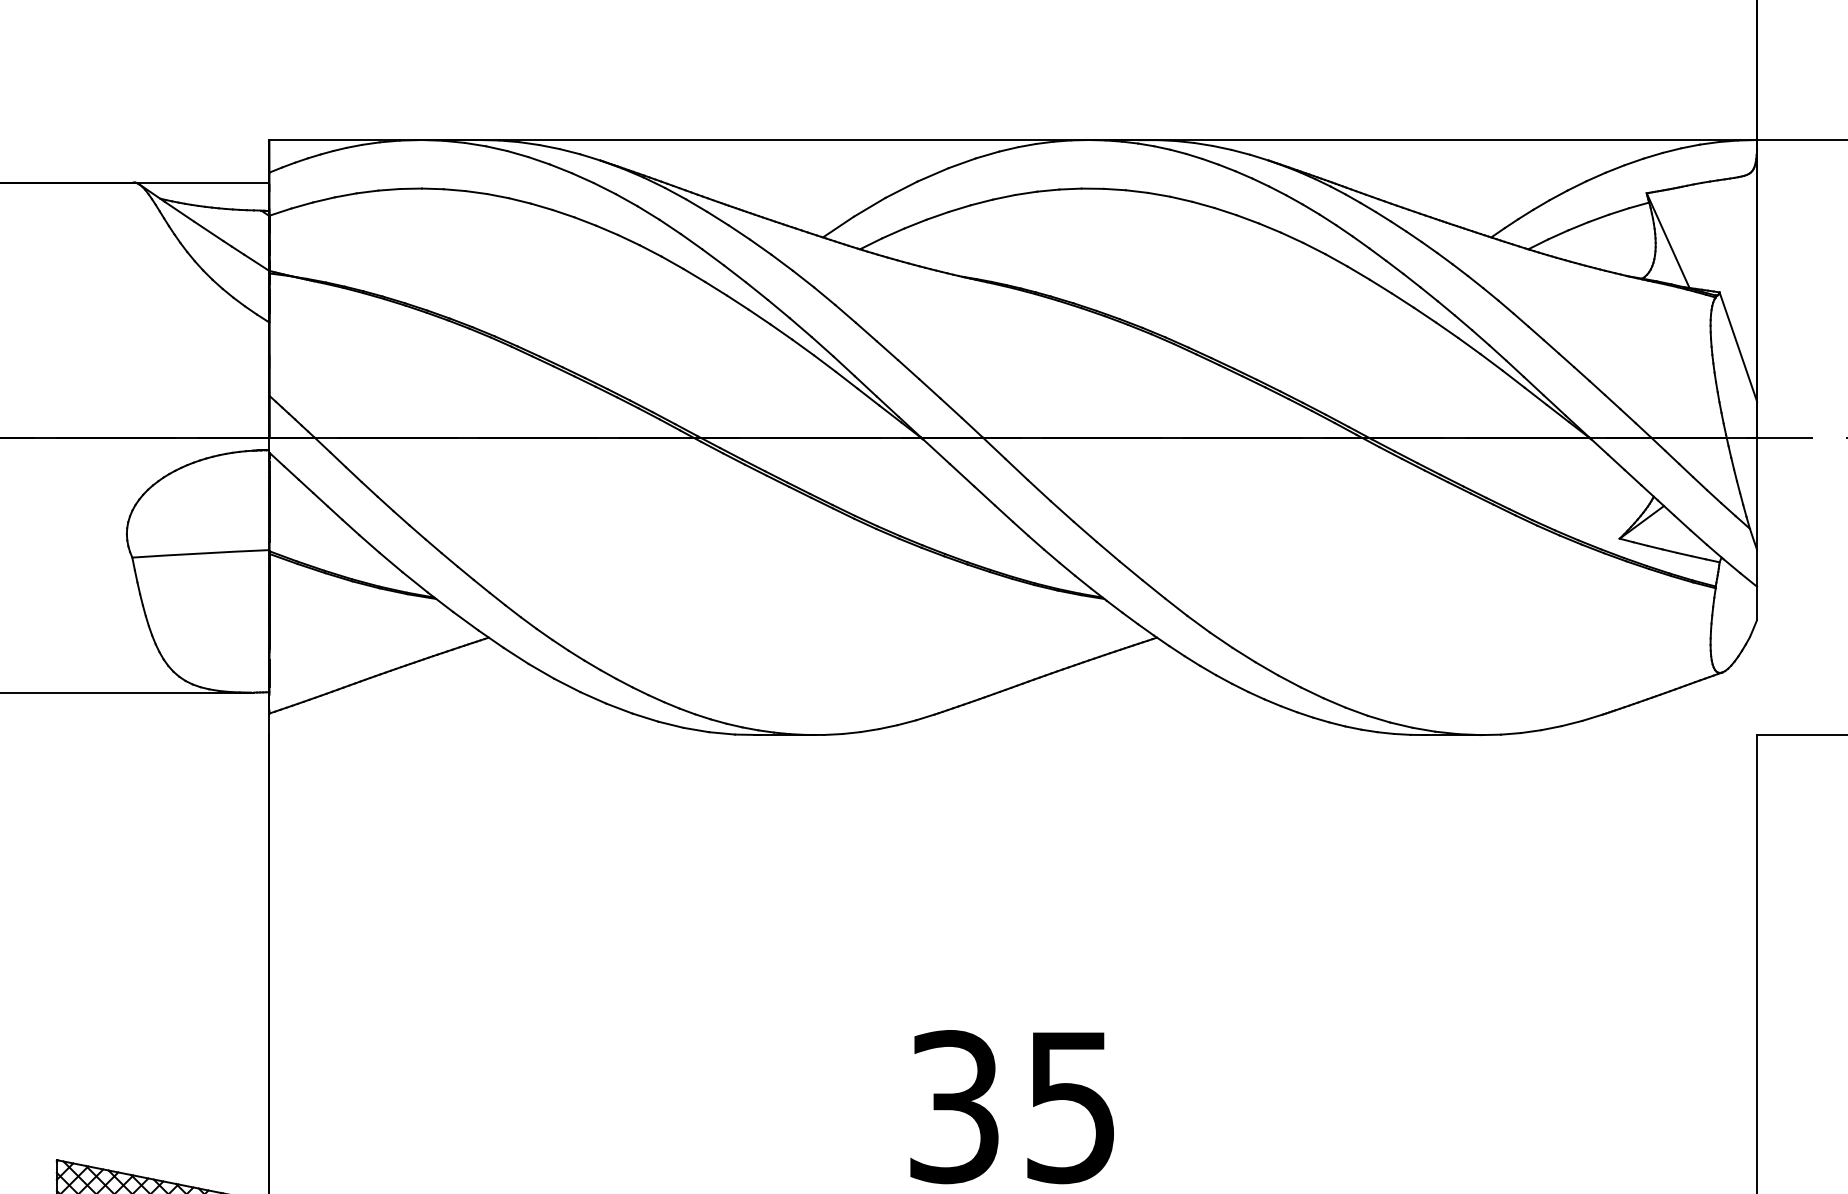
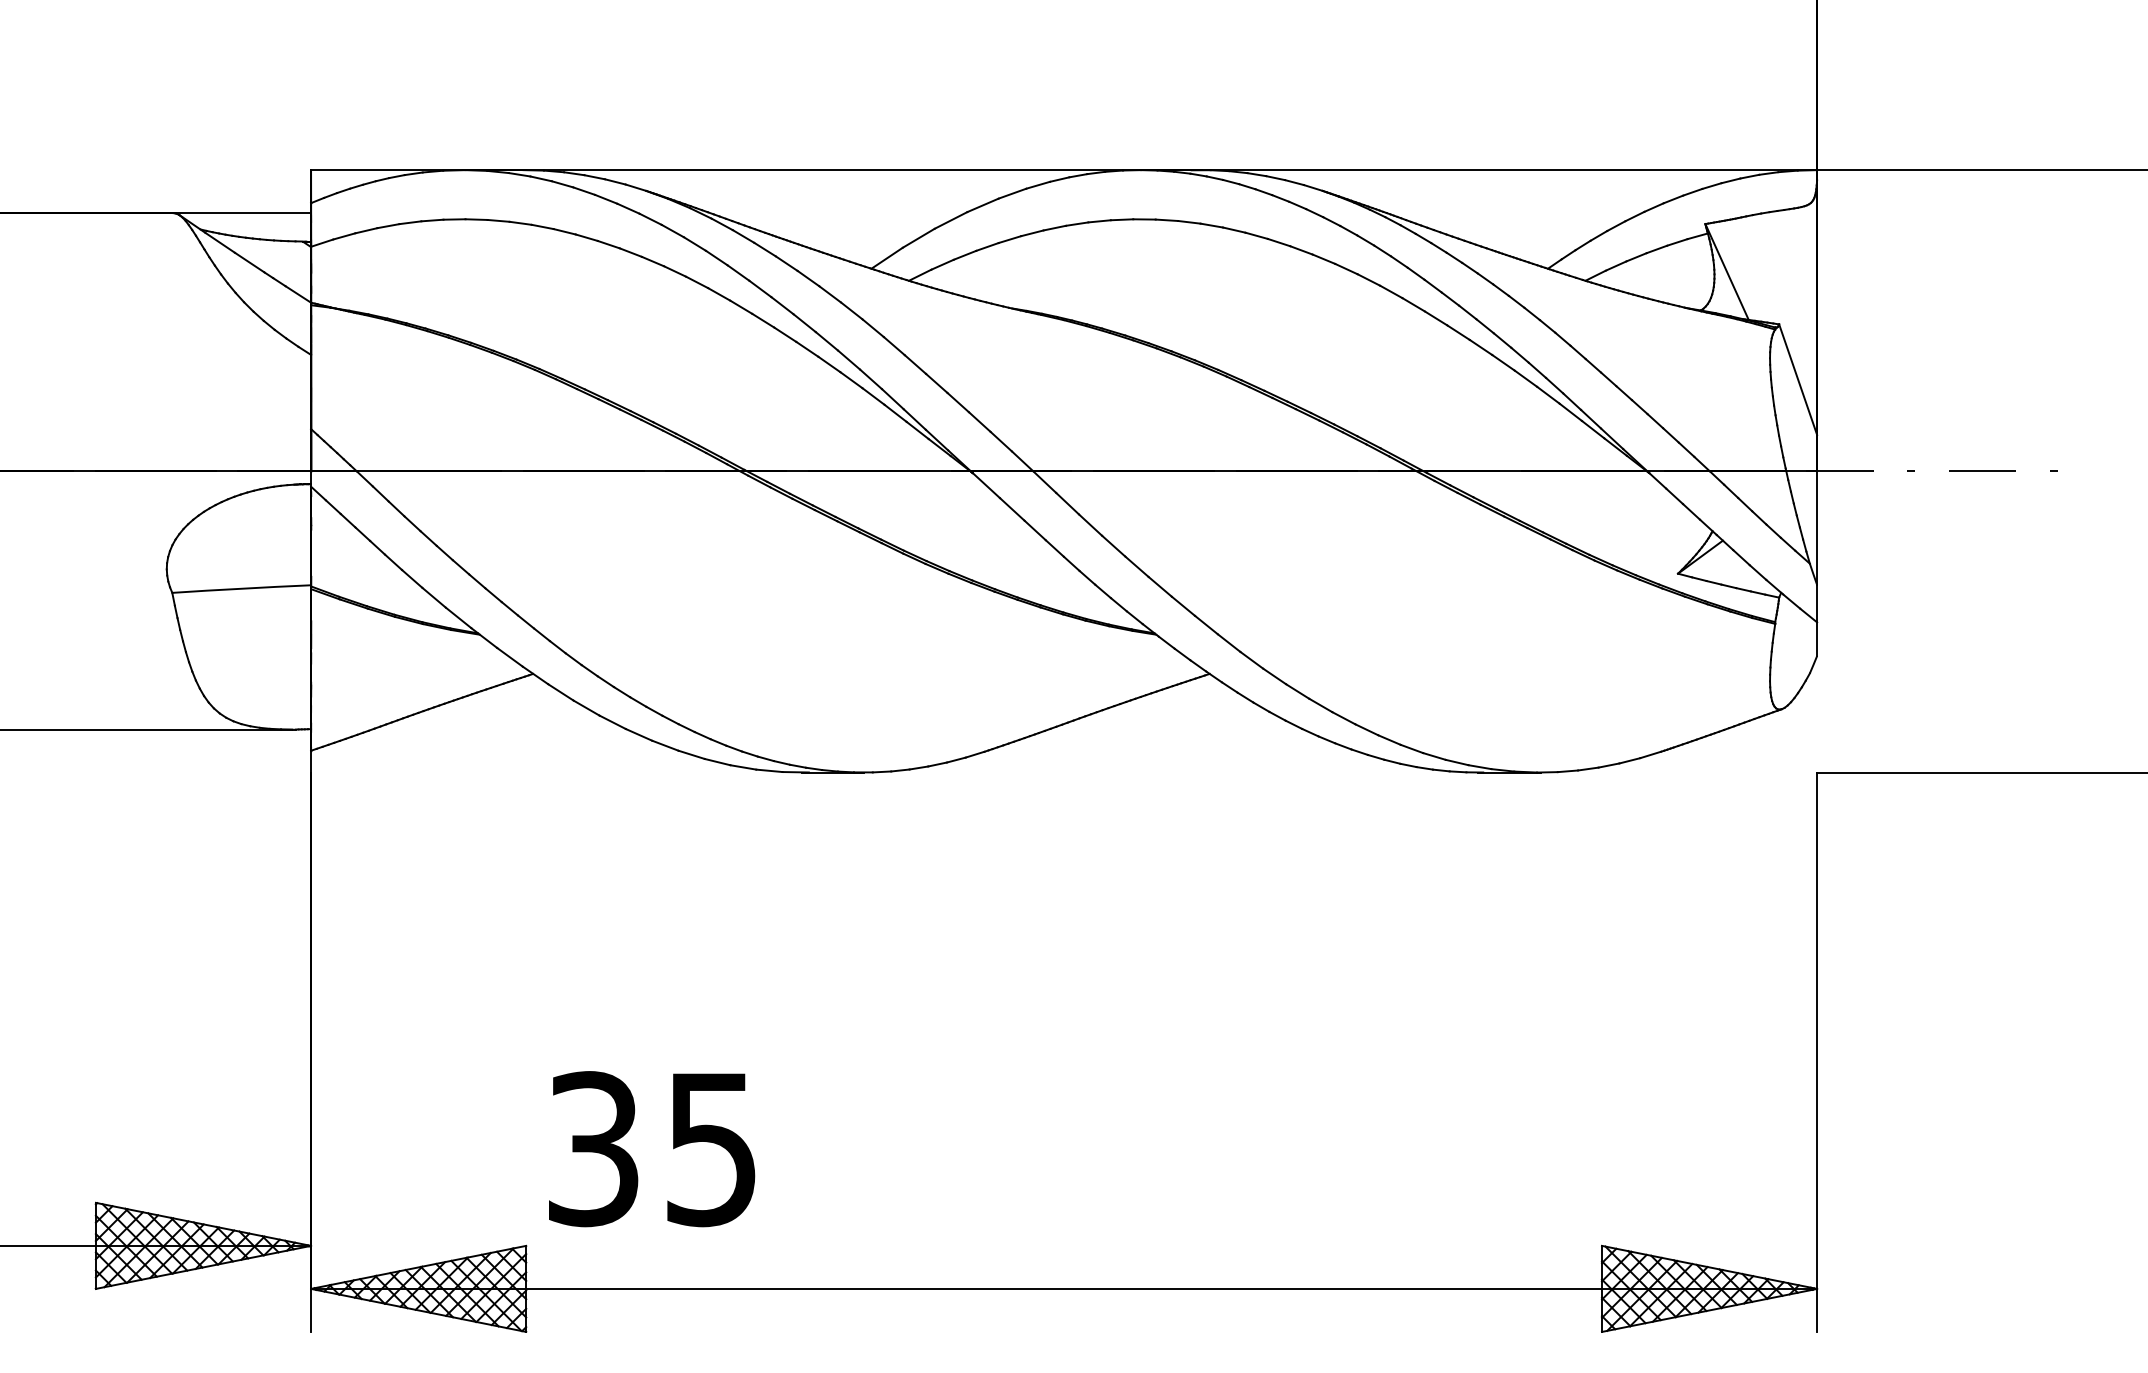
text: (1012, 1107) -> (652, 1149), moved

